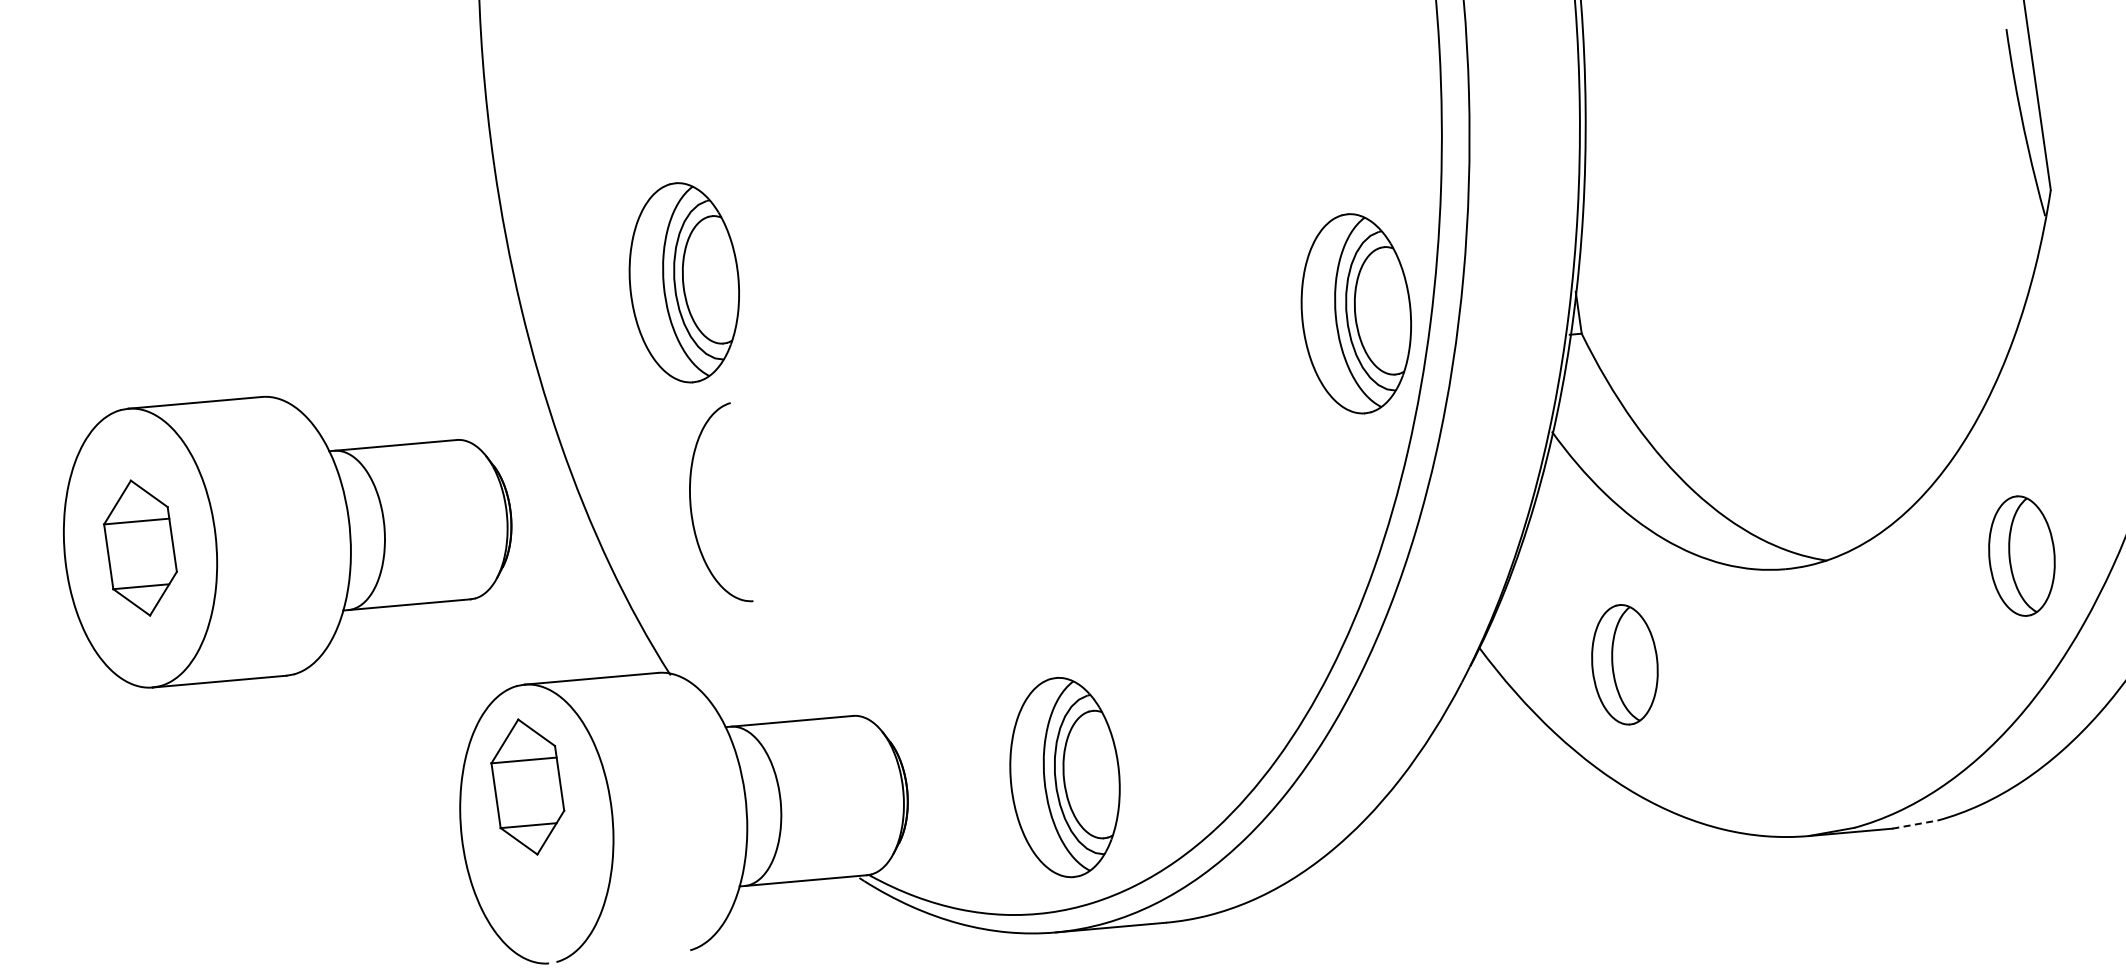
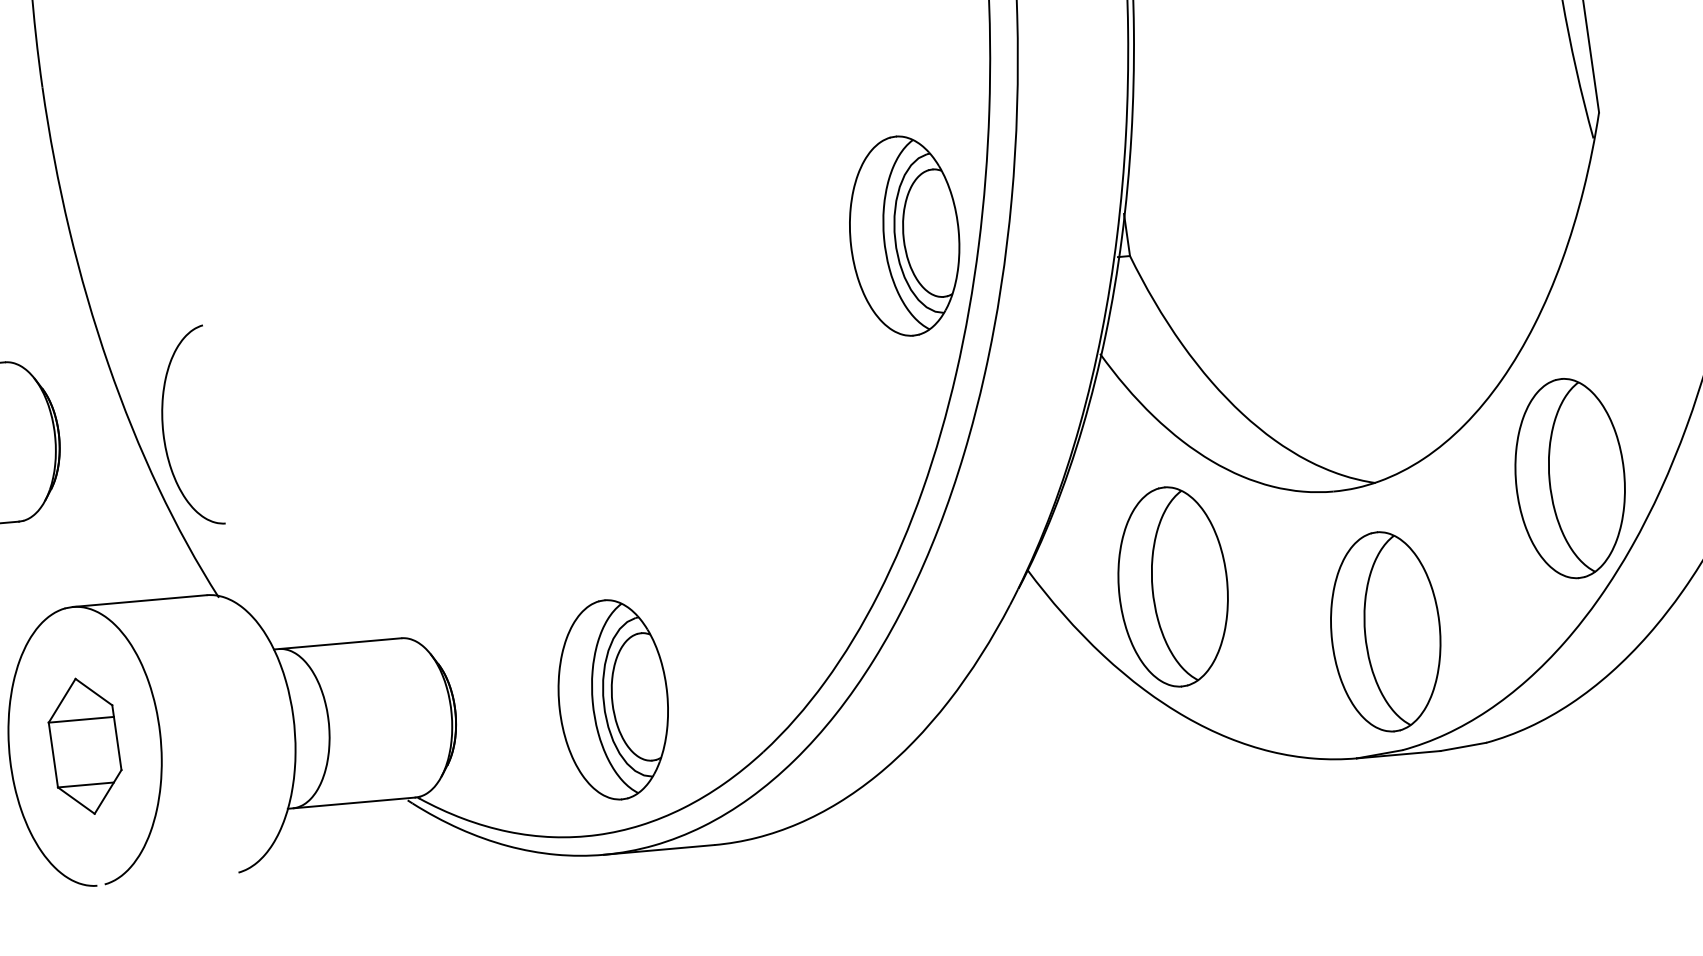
part: (683, 282) -> (231, 204), removed
curve: (691, 502) -> (163, 424), moved
part: (2021, 555) -> (1569, 477), size x1.67
part: (1624, 664) -> (1172, 586), size x1.67
part: (1837, 709) -> (1385, 631), added
part: (527, 786) -> (84, 745), moved
line: (1915, 824) -> (1463, 746), dashed -> solid

